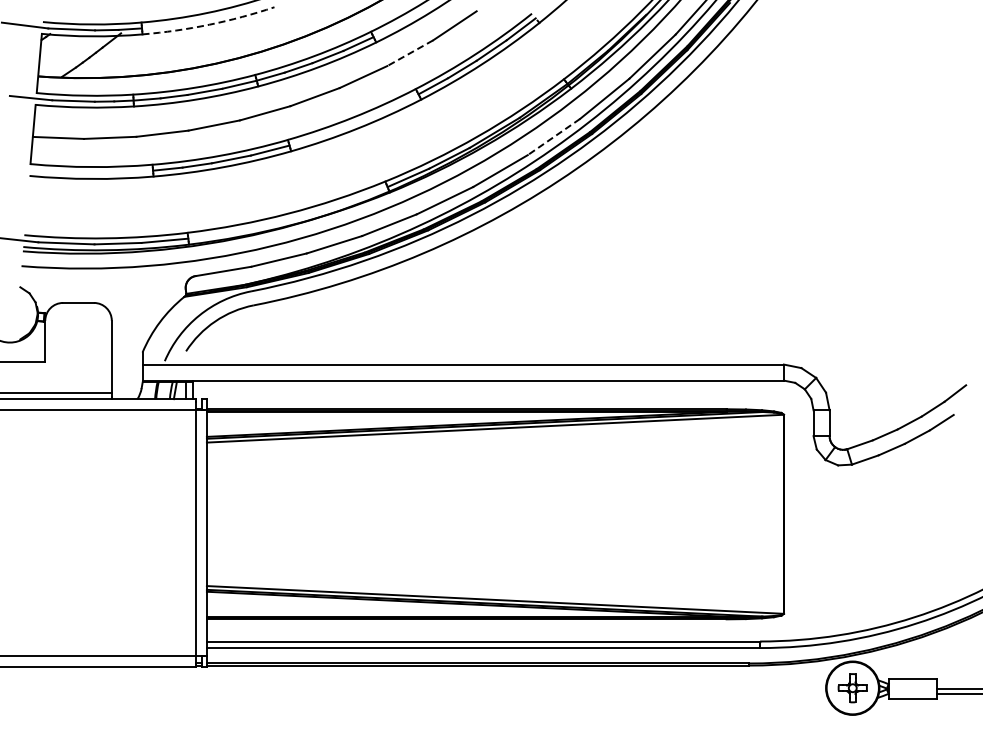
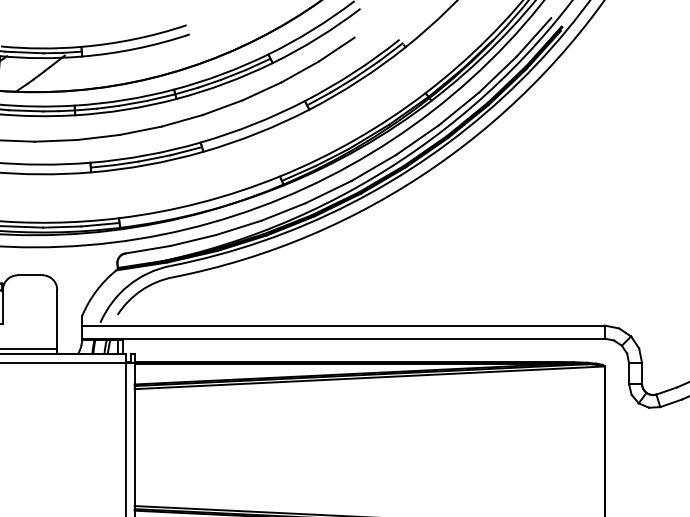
arc: (209, 24) -> (136, 48), dashed -> solid
line: (409, 53) -> (299, 72), dashed -> solid
line: (553, 137) -> (417, 140), dashed -> solid

